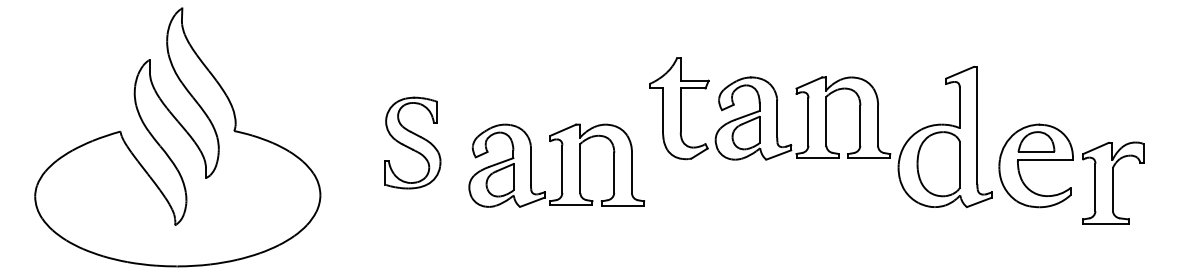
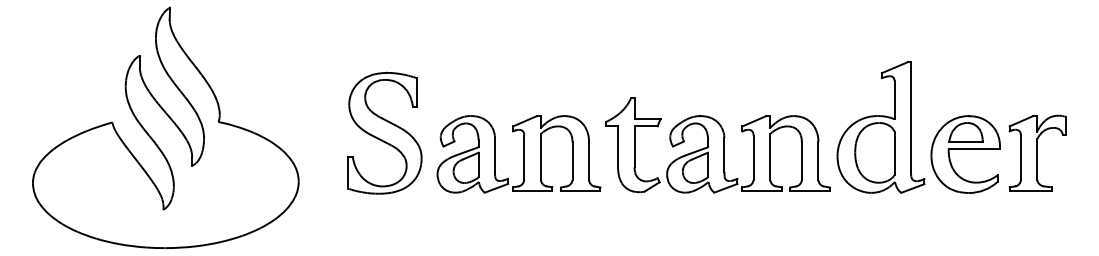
part: (769, 109) -> (717, 145), moved
part: (412, 142) -> (384, 132), size x1.43
part: (1113, 182) -> (1037, 152), moved

